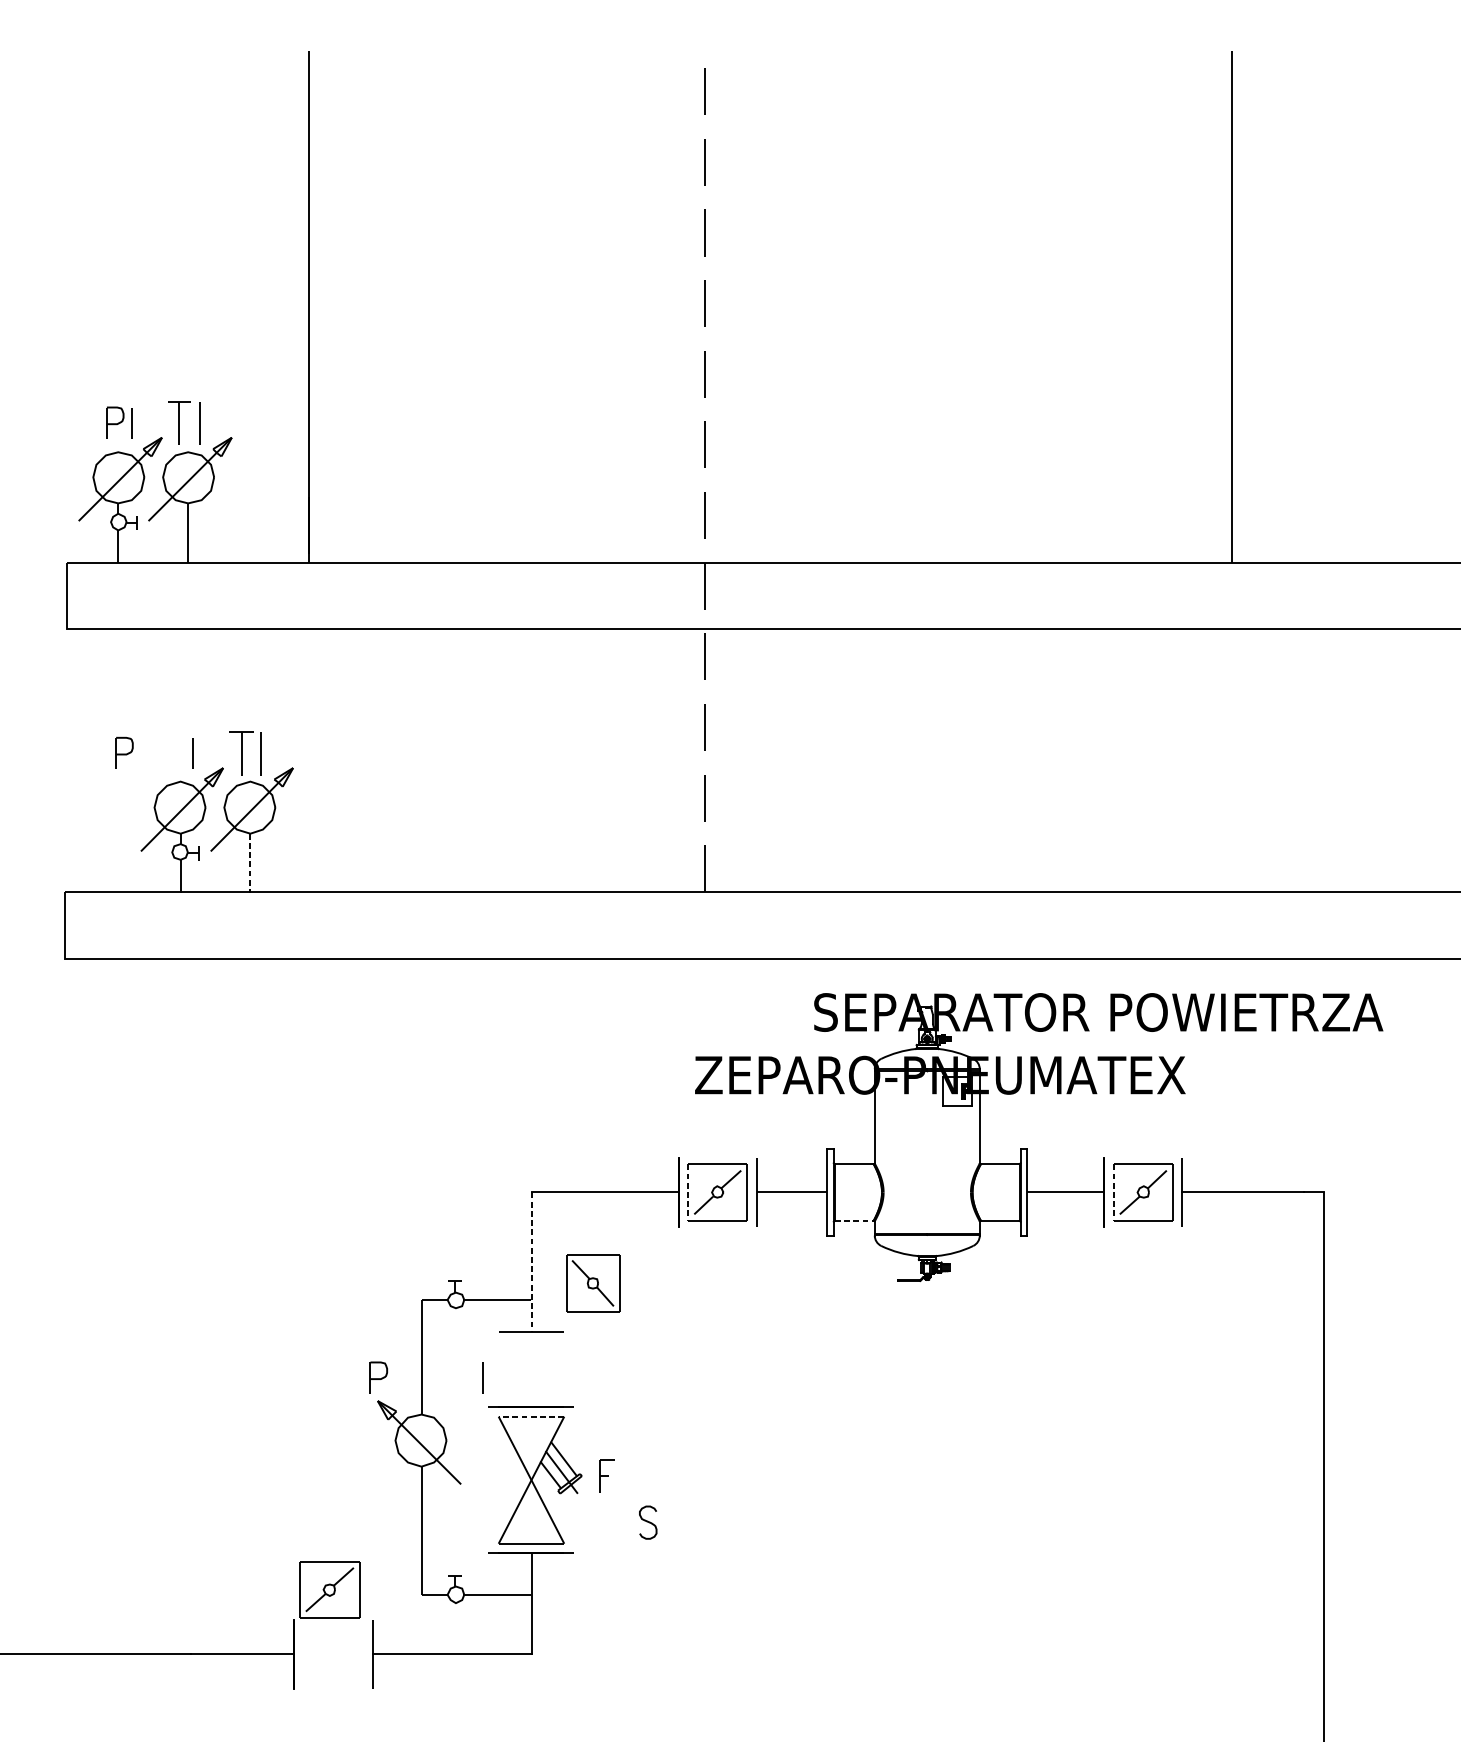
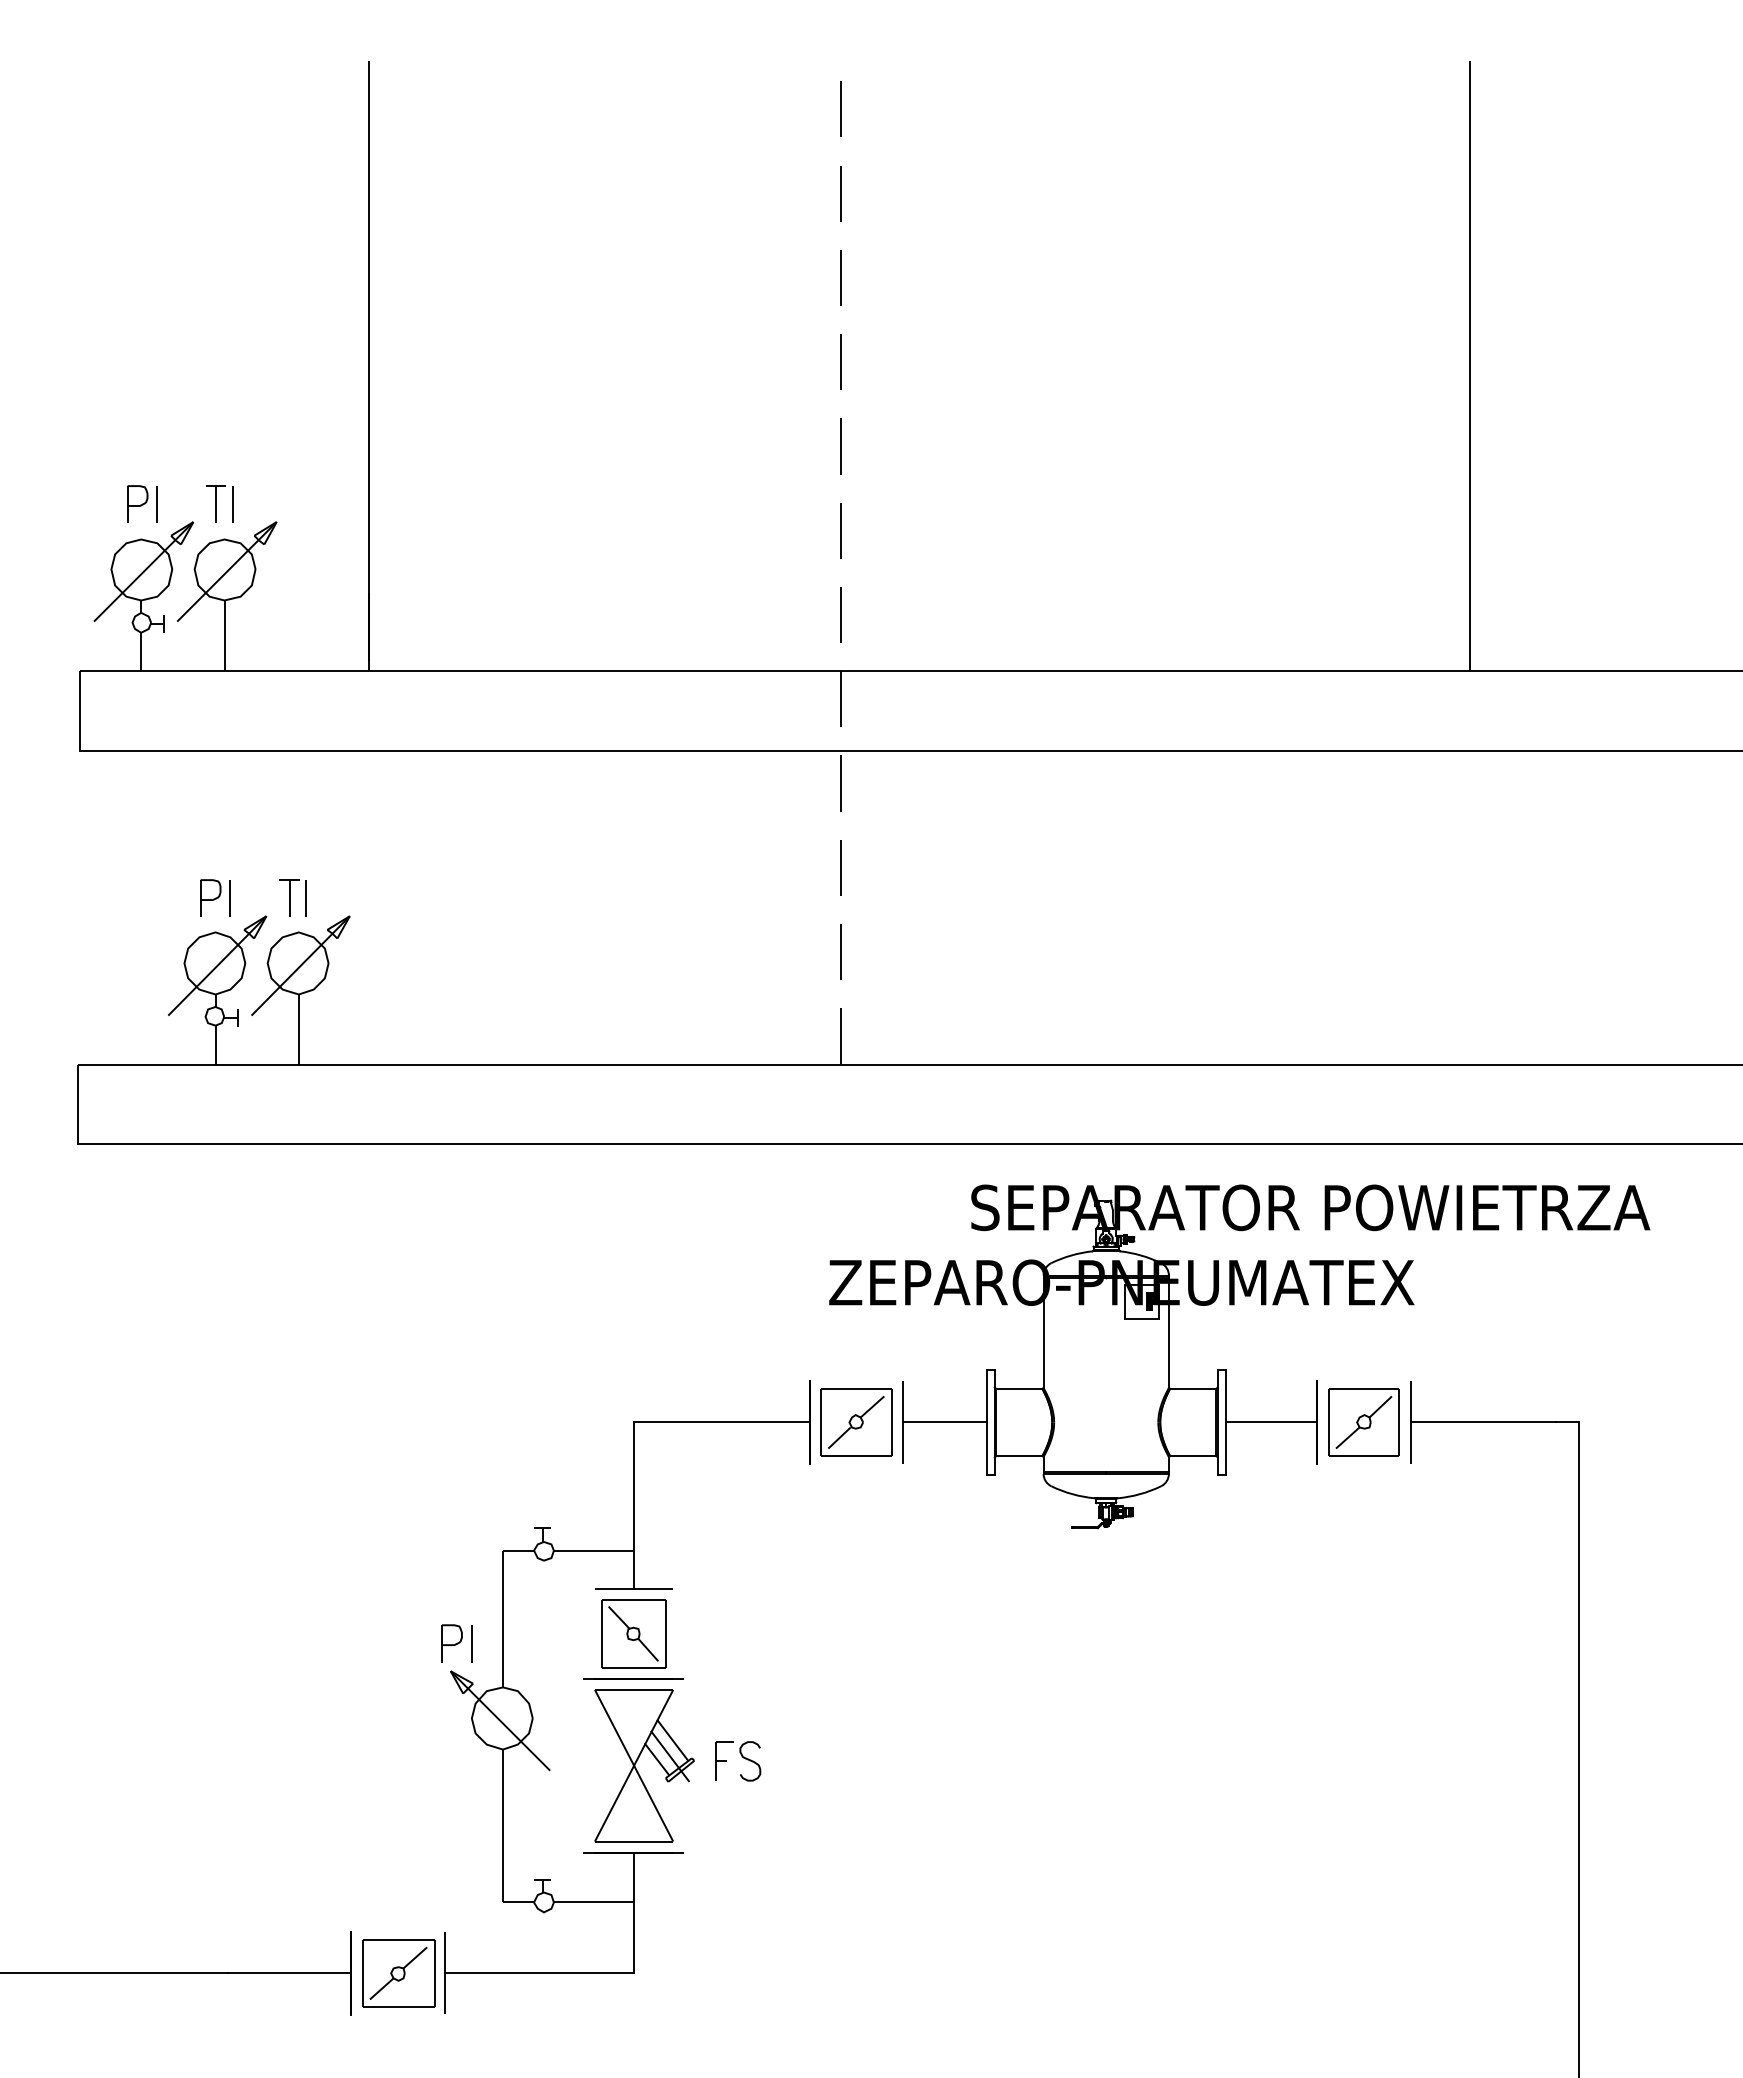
part: (183, 422) -> (219, 503), size x0.71
part: (124, 752) -> (210, 897), moved
part: (245, 752) -> (292, 897), size x0.71
line: (250, 863) -> (298, 1030), dashed -> solid
line: (687, 1192) -> (820, 1422), dashed -> solid
line: (1113, 1192) -> (1328, 1422), dashed -> solid
line: (854, 1220) -> (1019, 1456), dashed -> solid
line: (531, 1262) -> (634, 1506), dashed -> solid
part: (593, 1283) -> (633, 1633), moved
line: (482, 1377) -> (471, 1643), moved
line: (530, 1416) -> (633, 1689), dashed -> solid
curve: (648, 1522) -> (750, 1761), moved
part: (329, 1589) -> (398, 1973), moved

